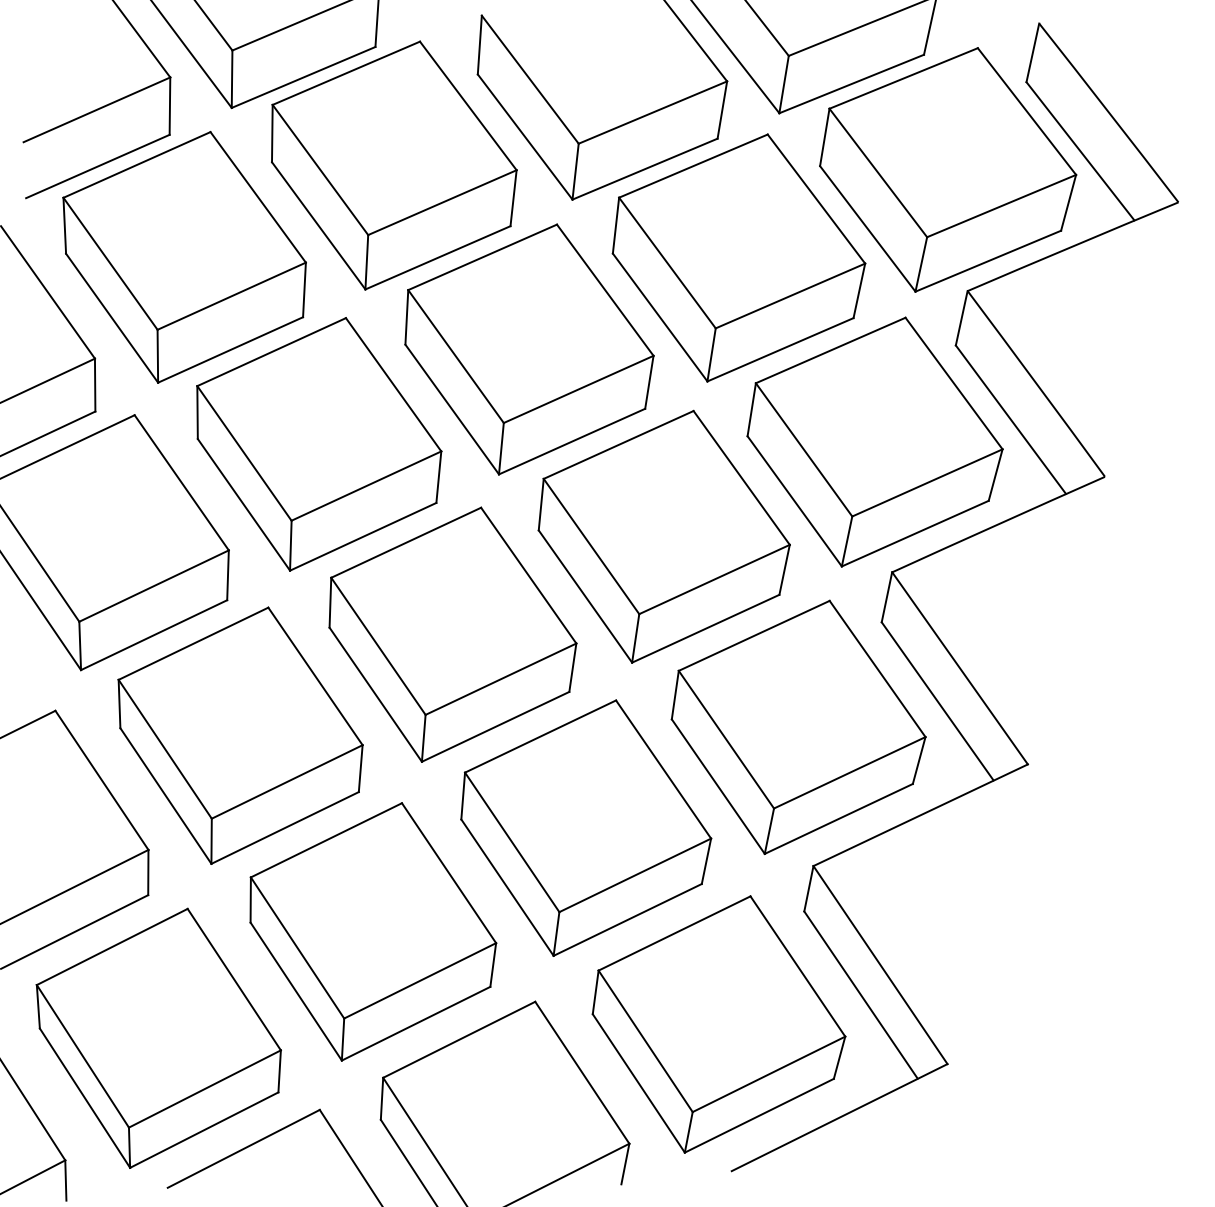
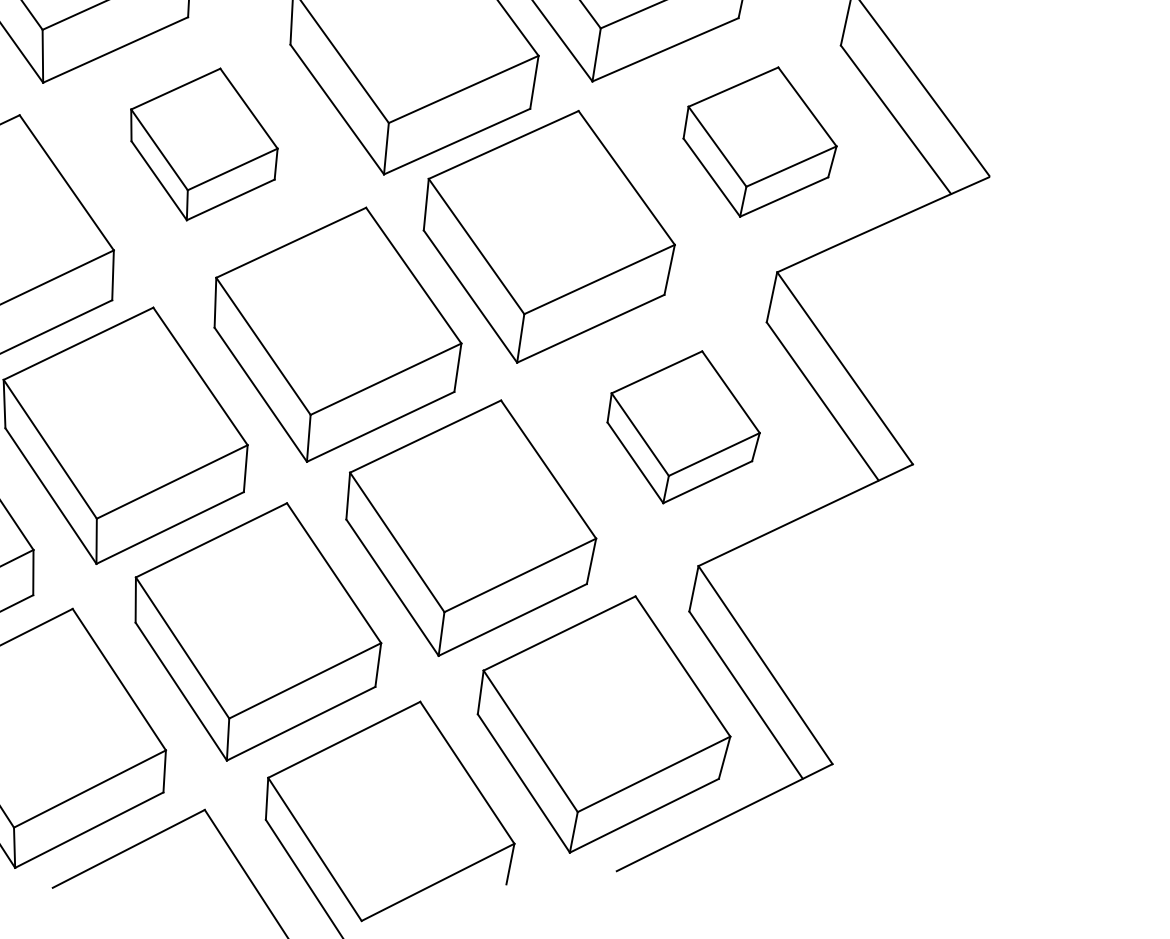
part: (874, 441) -> (759, 141), size x0.6
part: (319, 444) -> (204, 144), size x0.6
part: (798, 726) -> (683, 426), size x0.6

